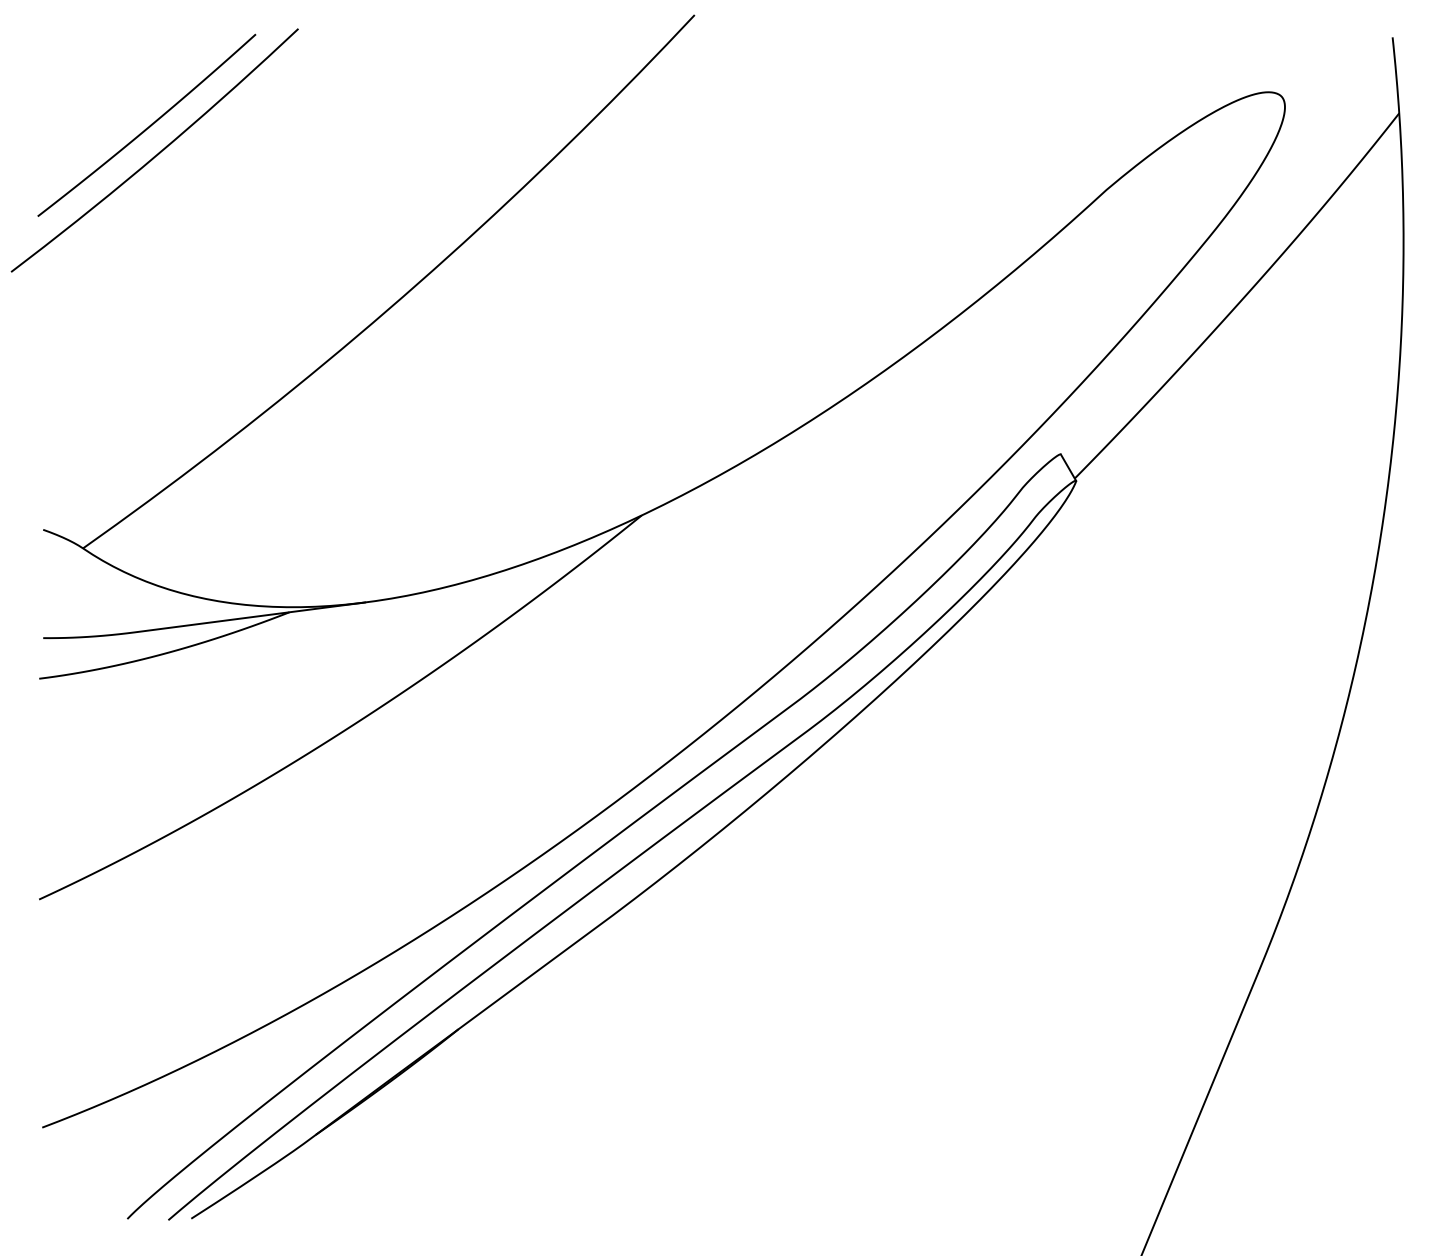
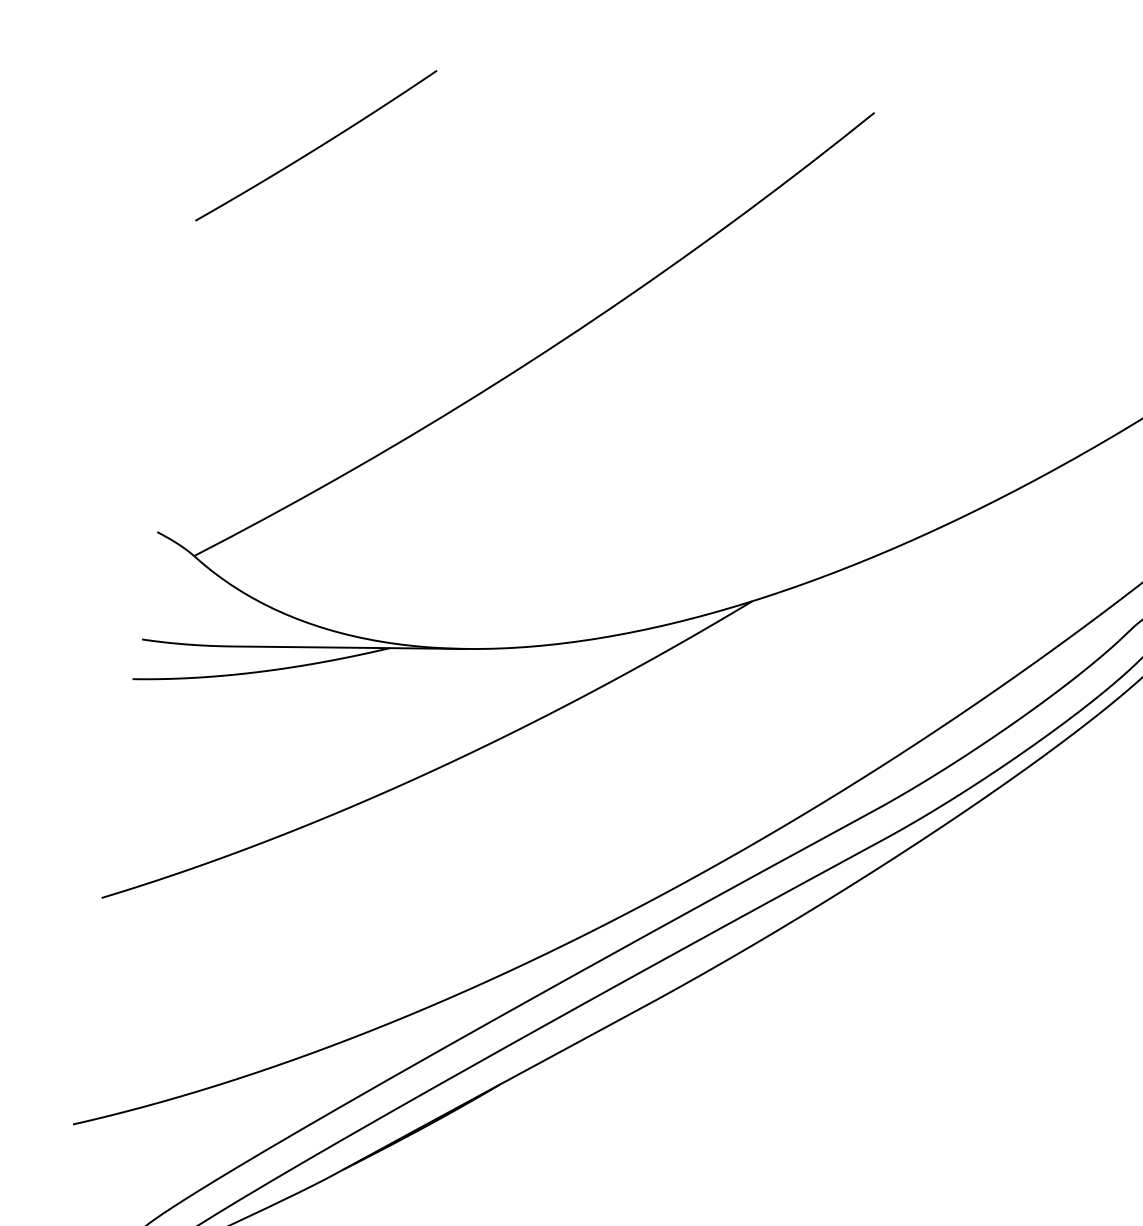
curve: (157, 153) -> (322, 175), removed

